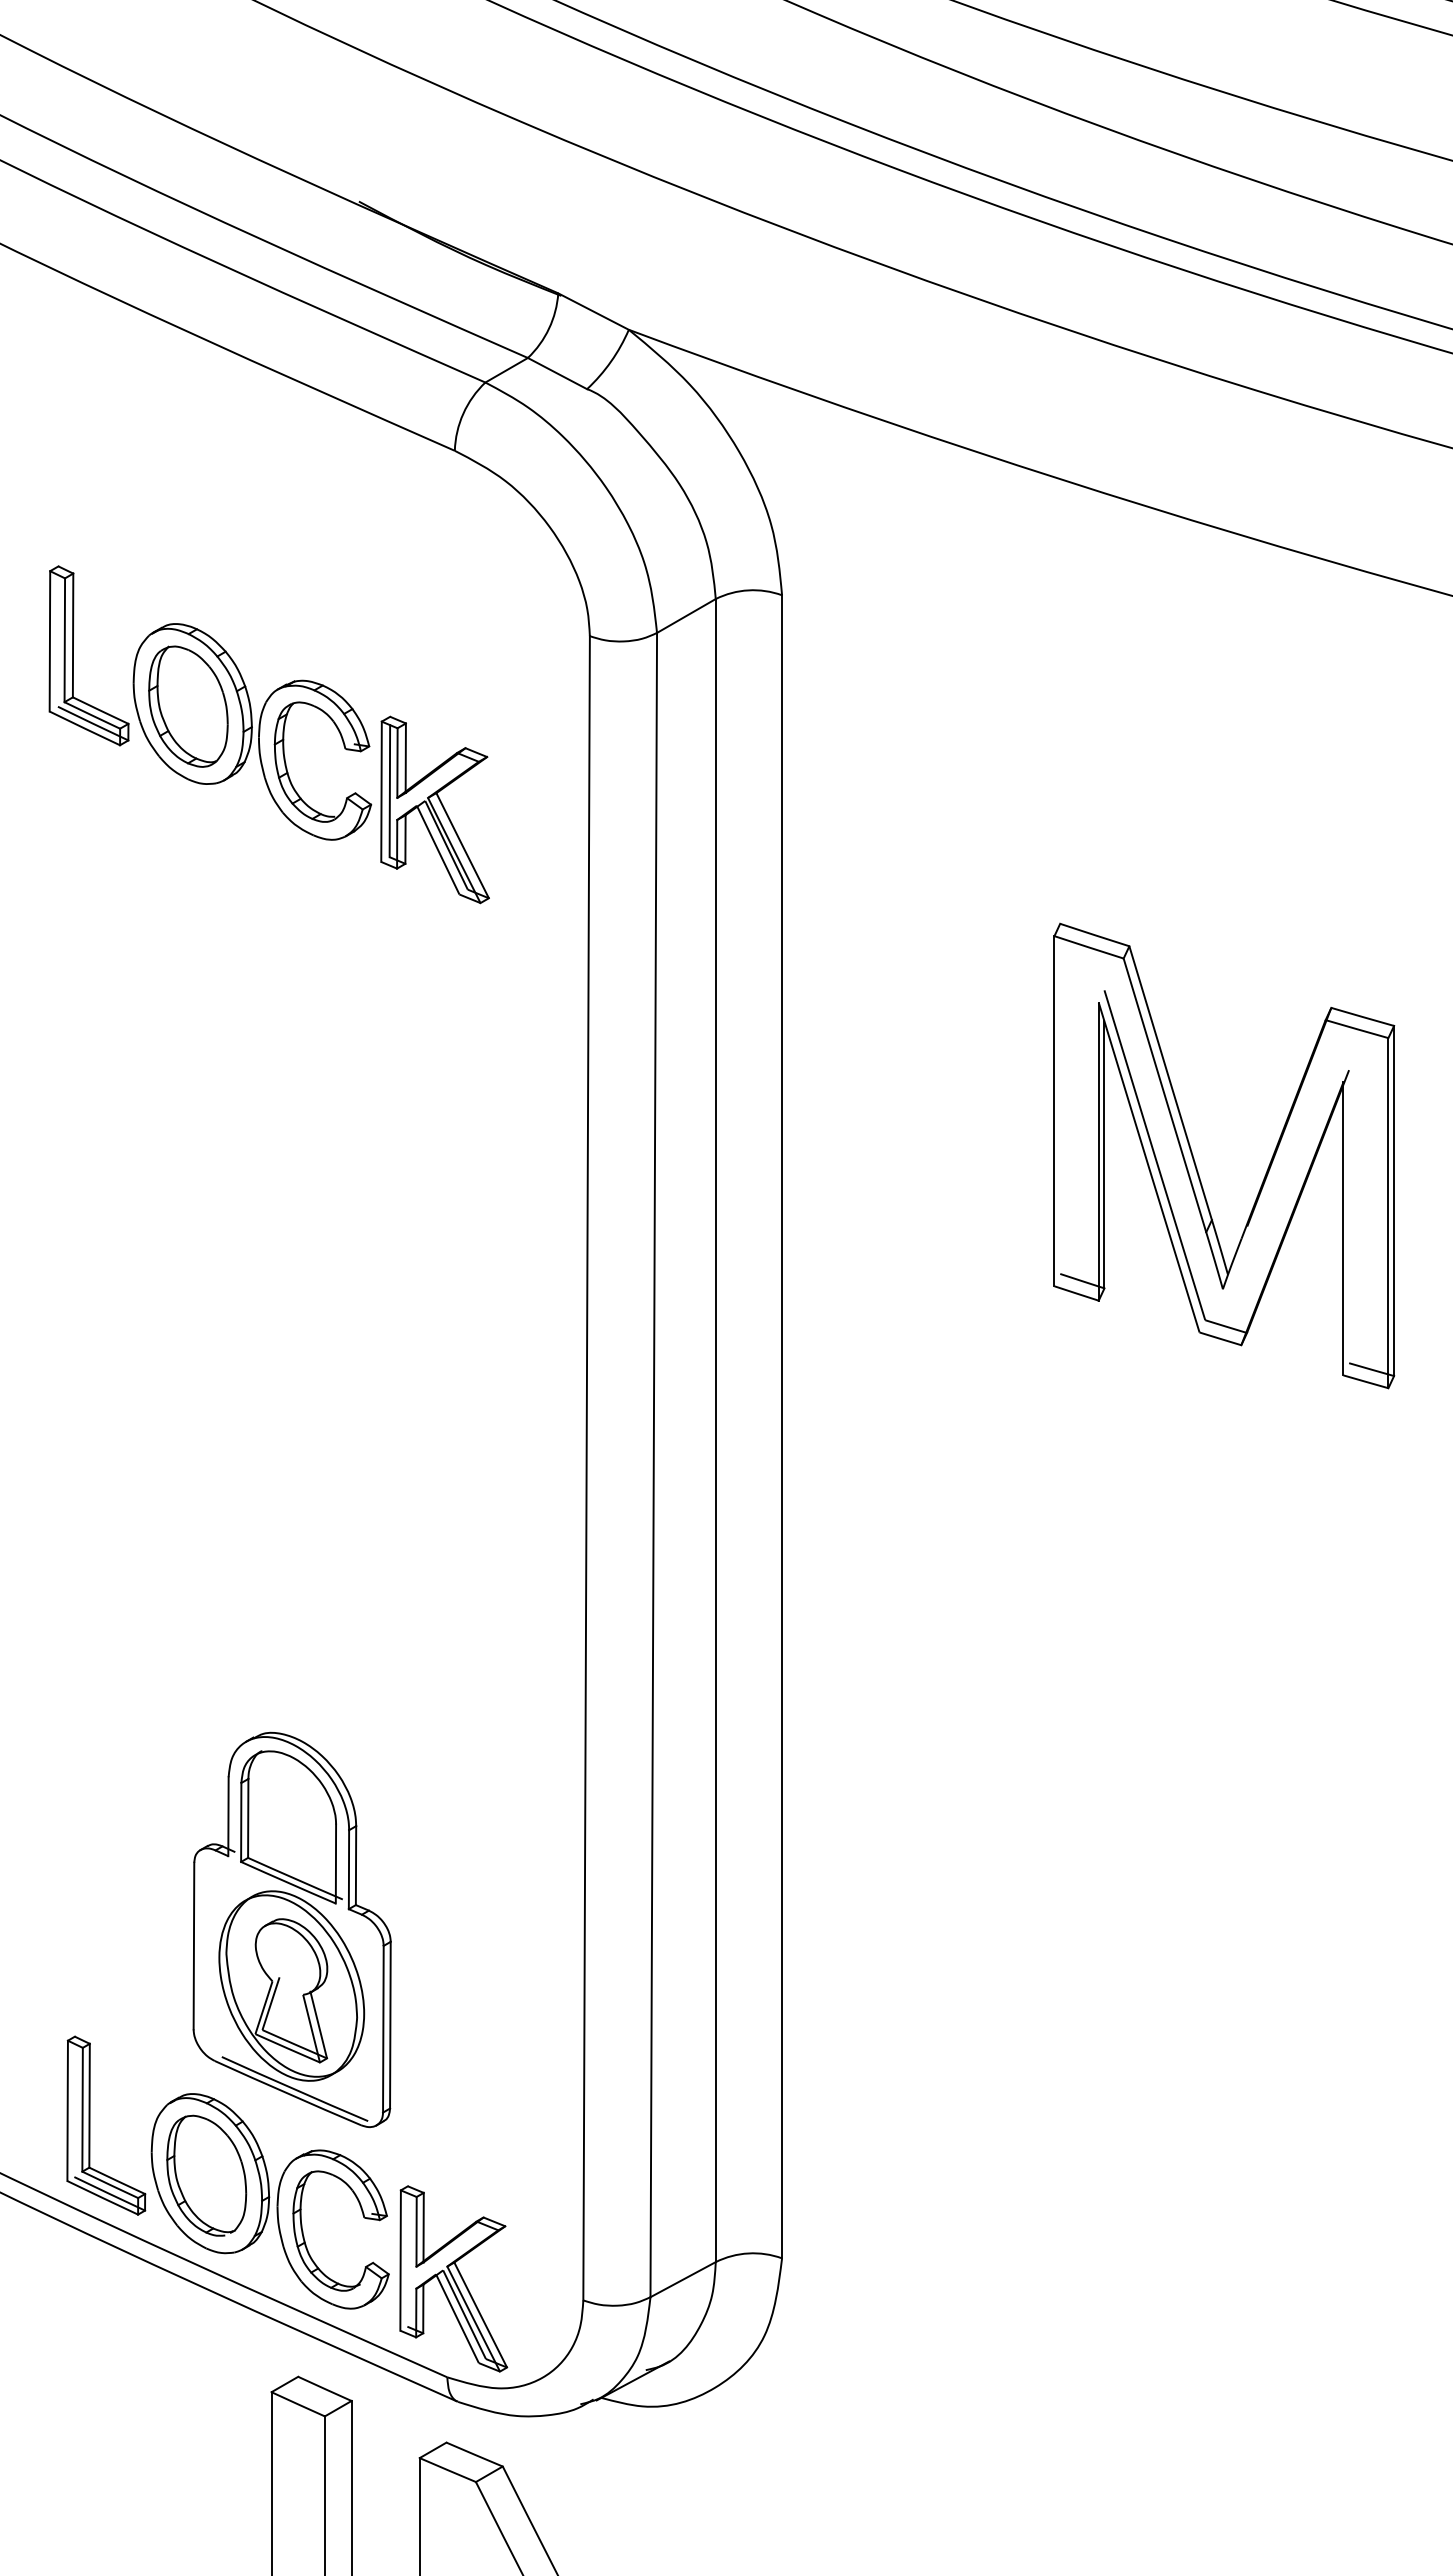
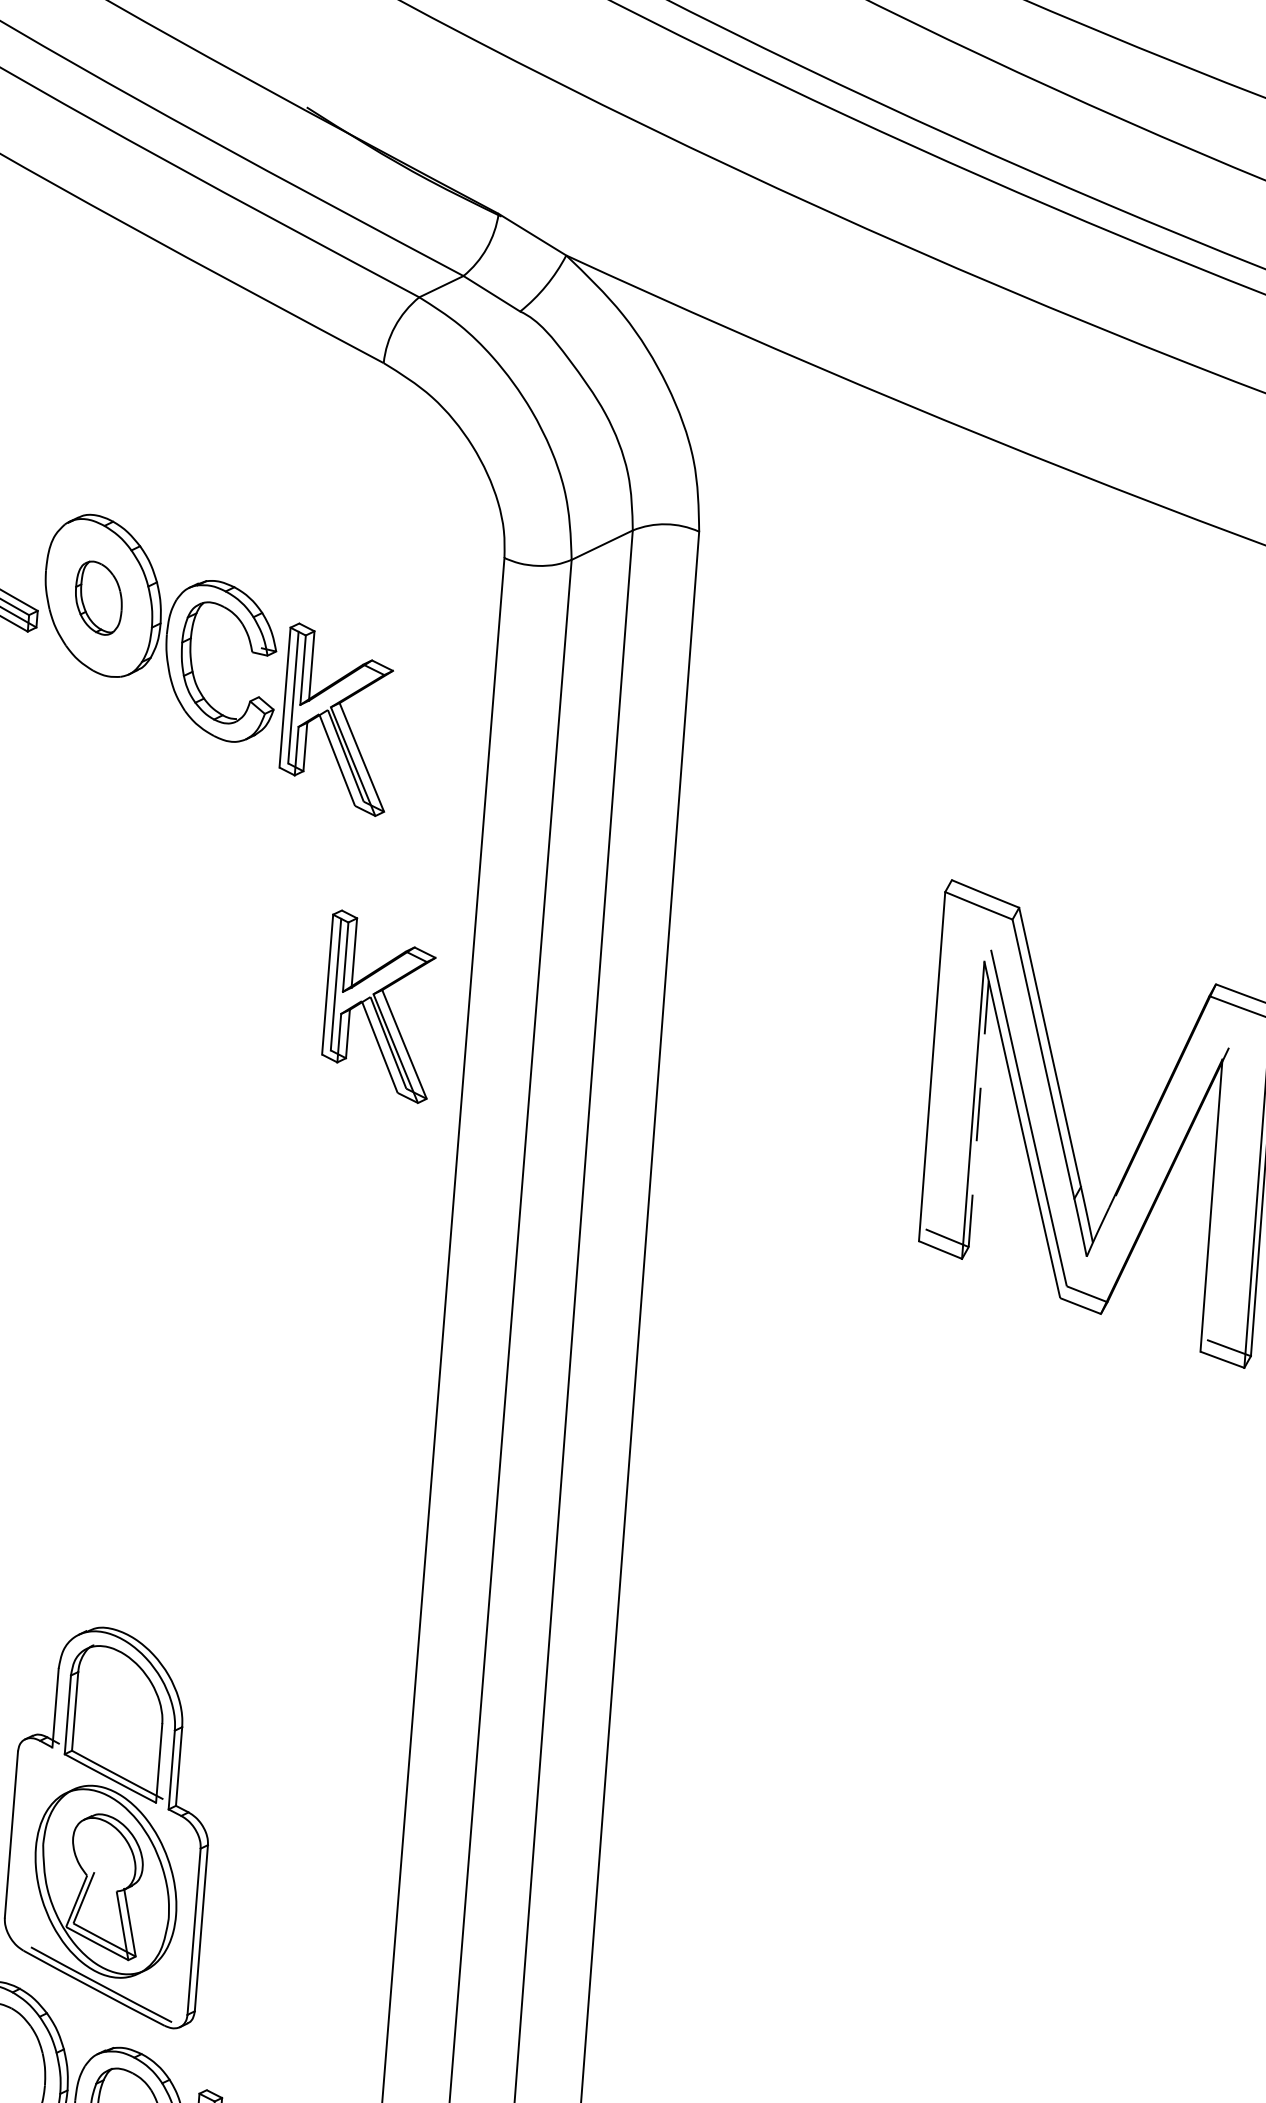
part: (188, 706) -> (98, 598), size x0.6
part: (498, 1092) -> (379, 1006), added
line: (1104, 1155) -> (978, 1114), solid -> dashed

